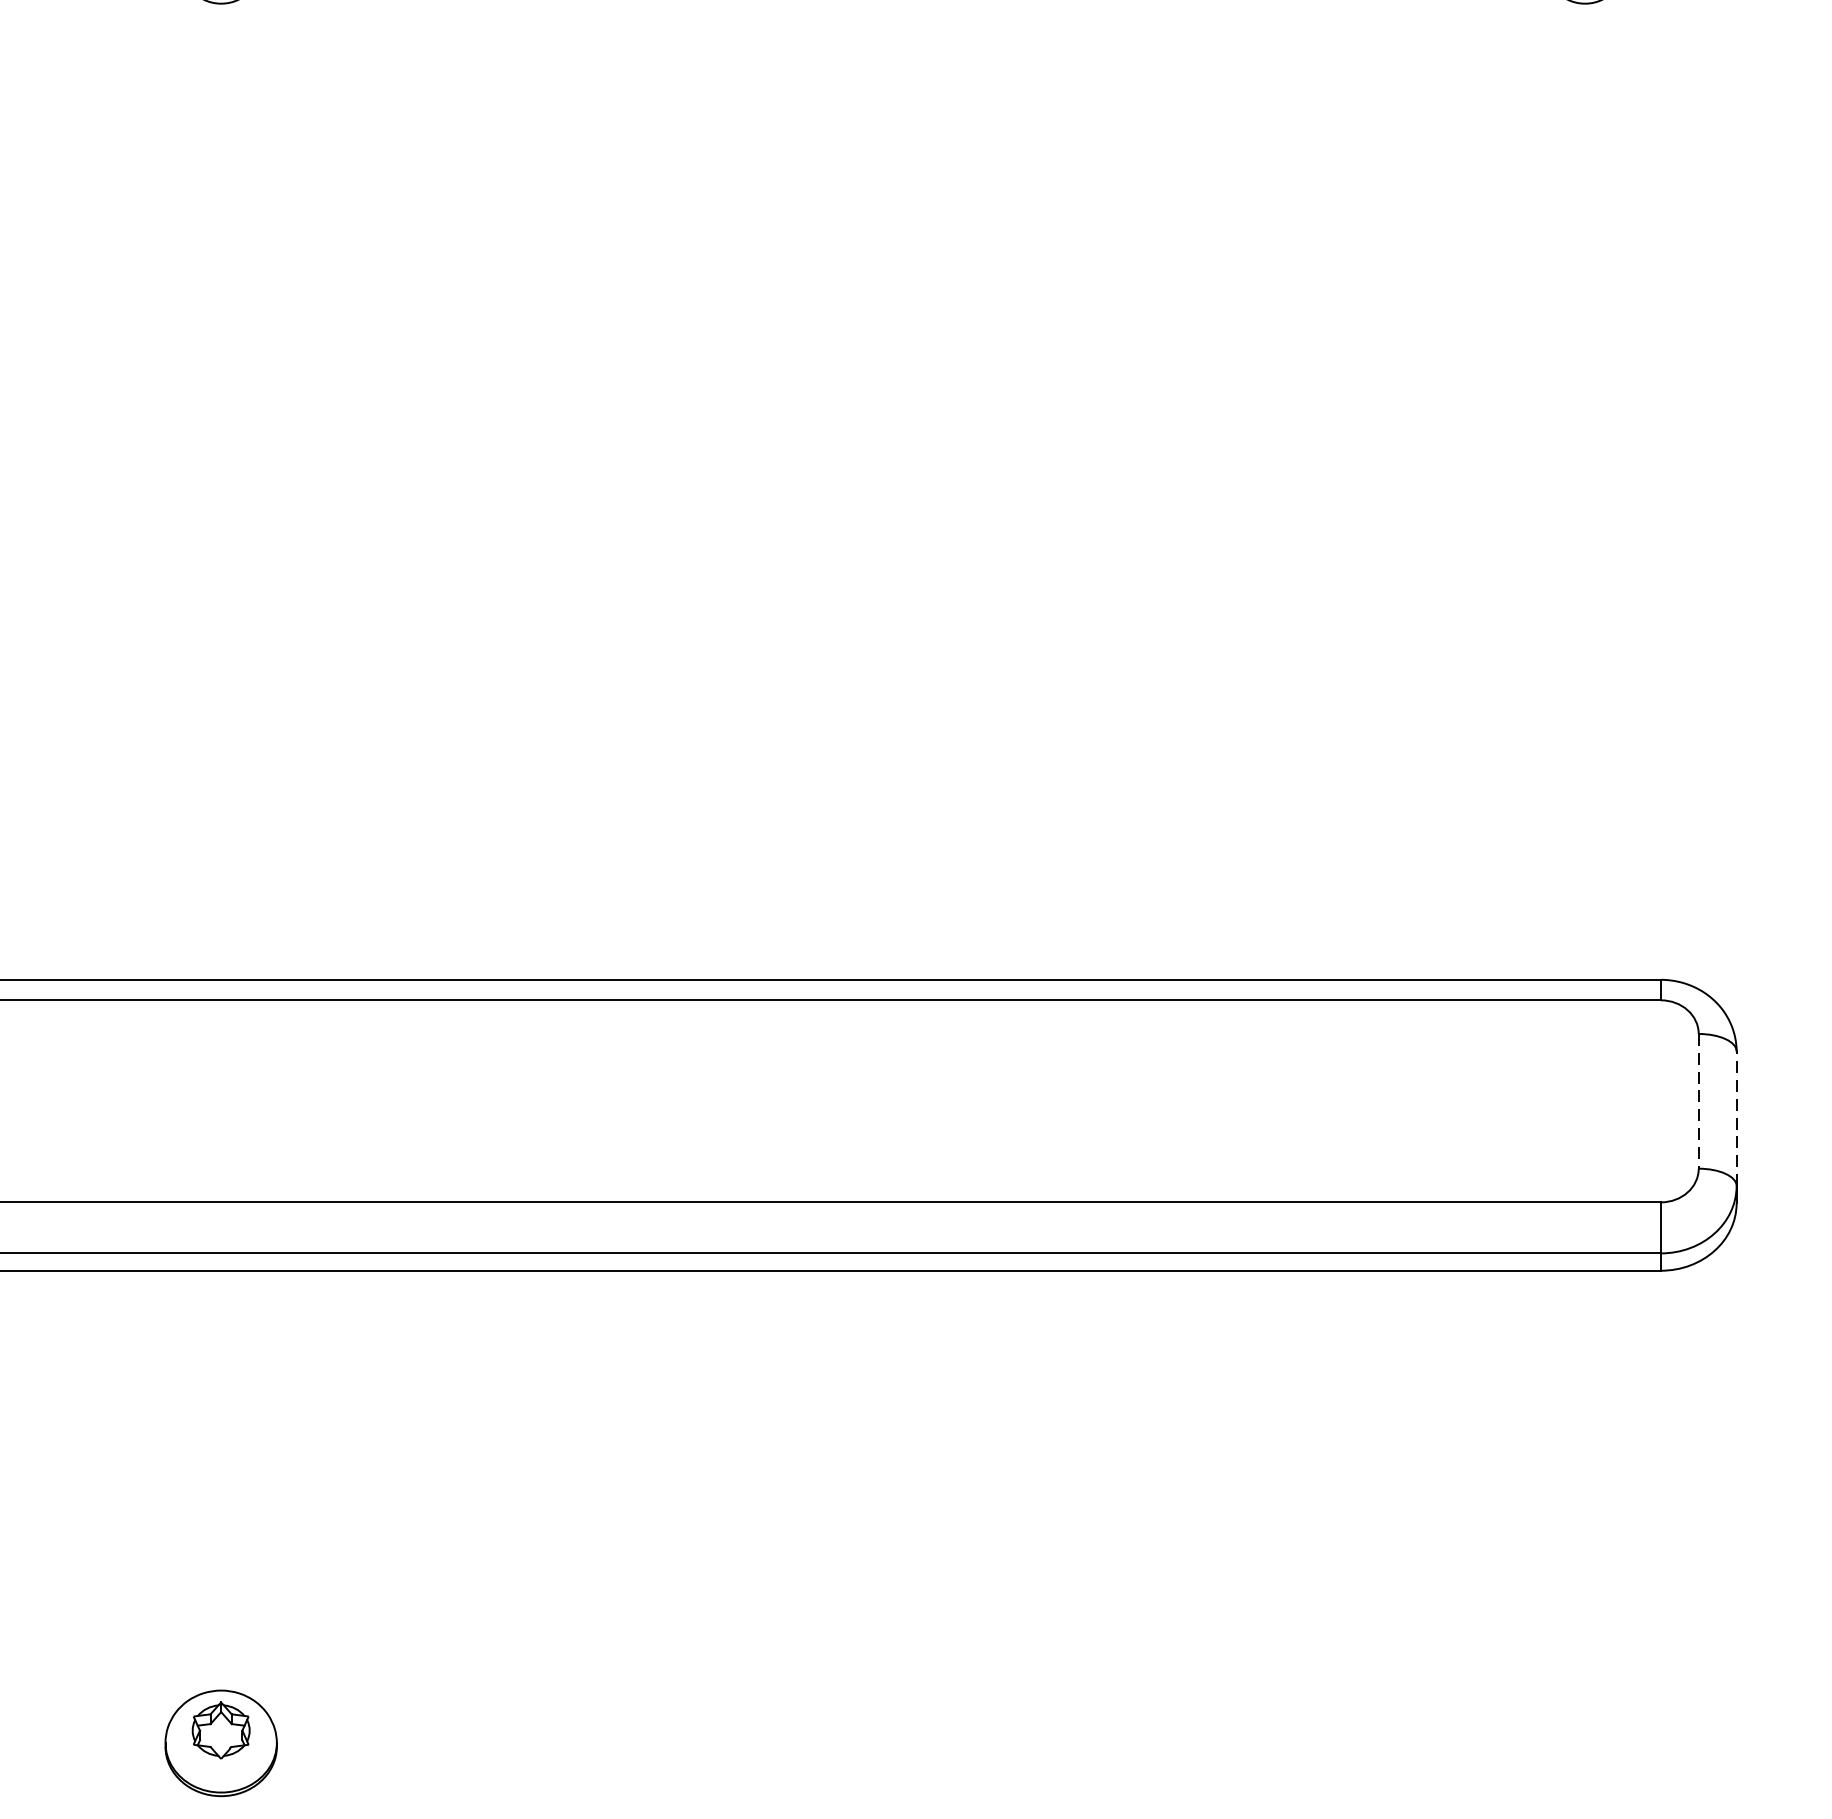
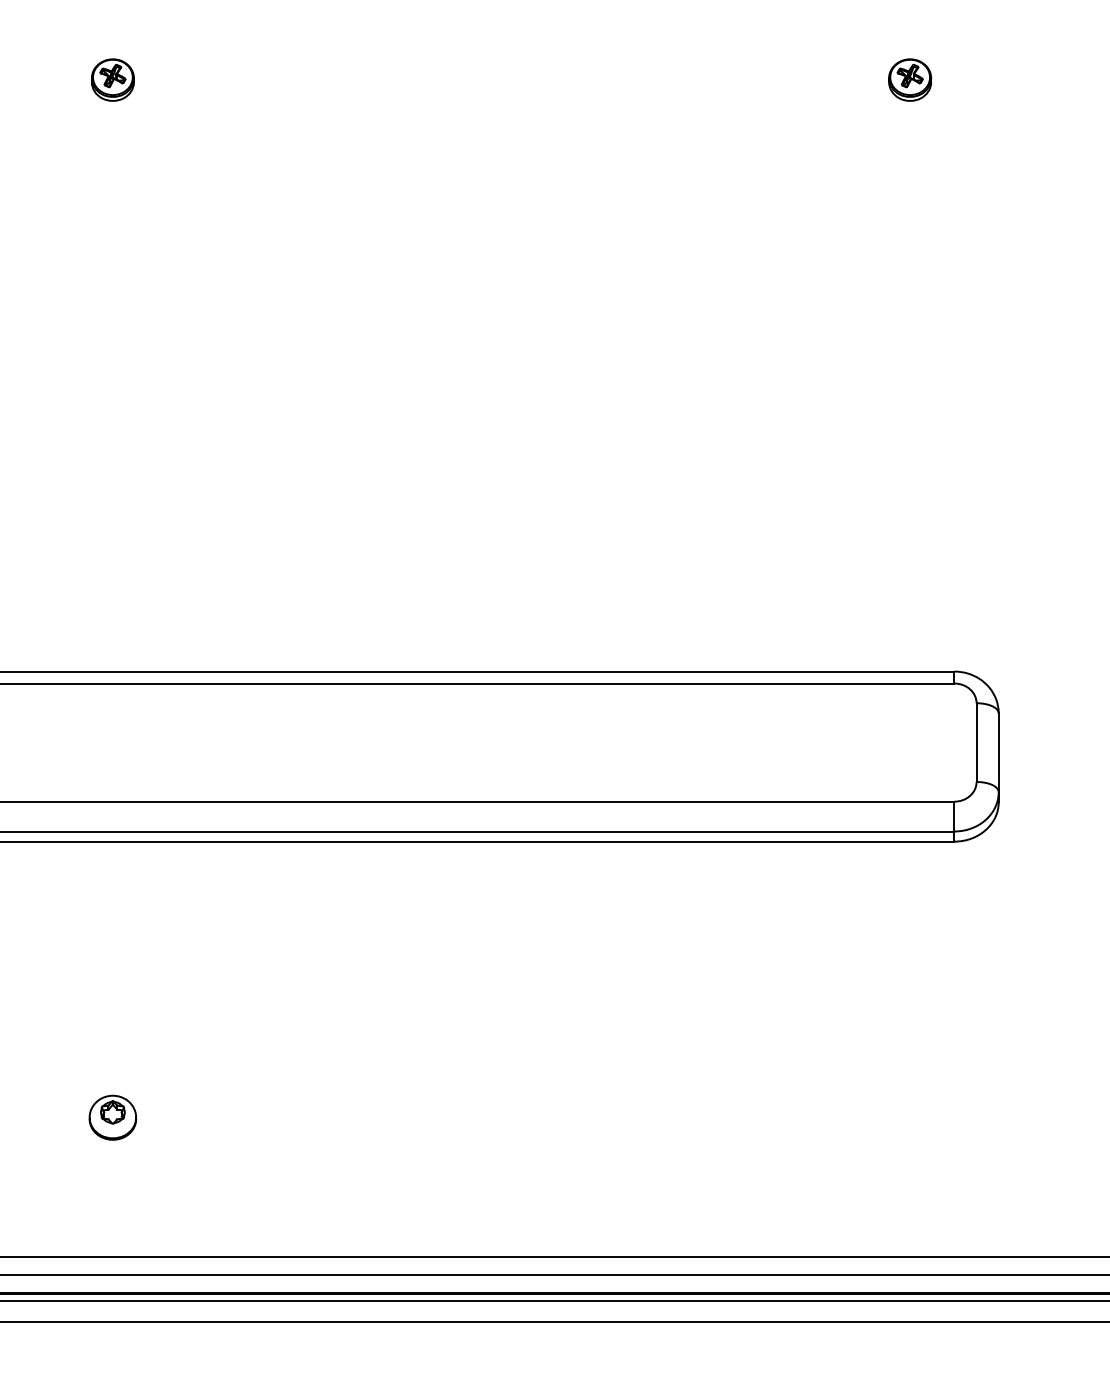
line: (1698, 1102) -> (976, 743), dashed -> solid
line: (1736, 1118) -> (998, 752), dashed -> solid
part: (220, 1742) -> (112, 1117), size x0.71

